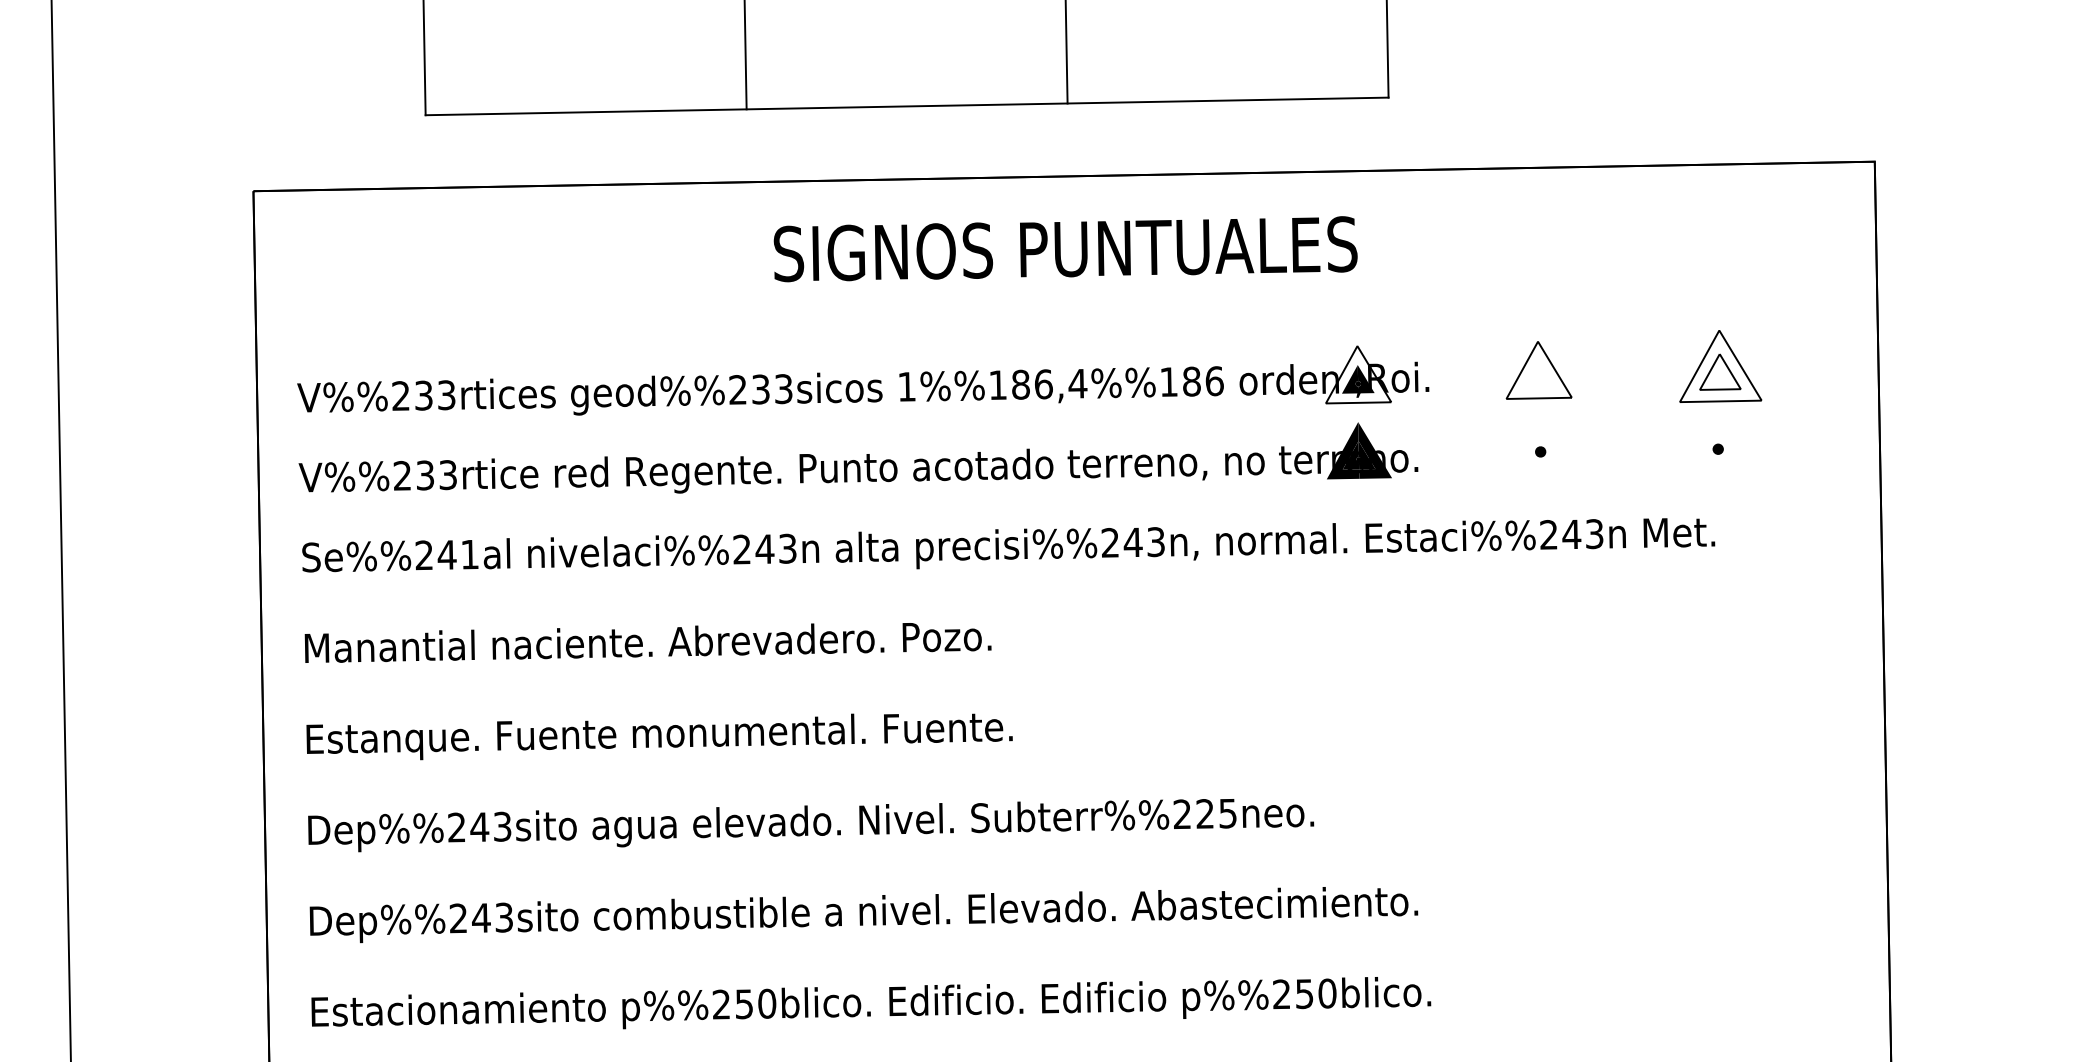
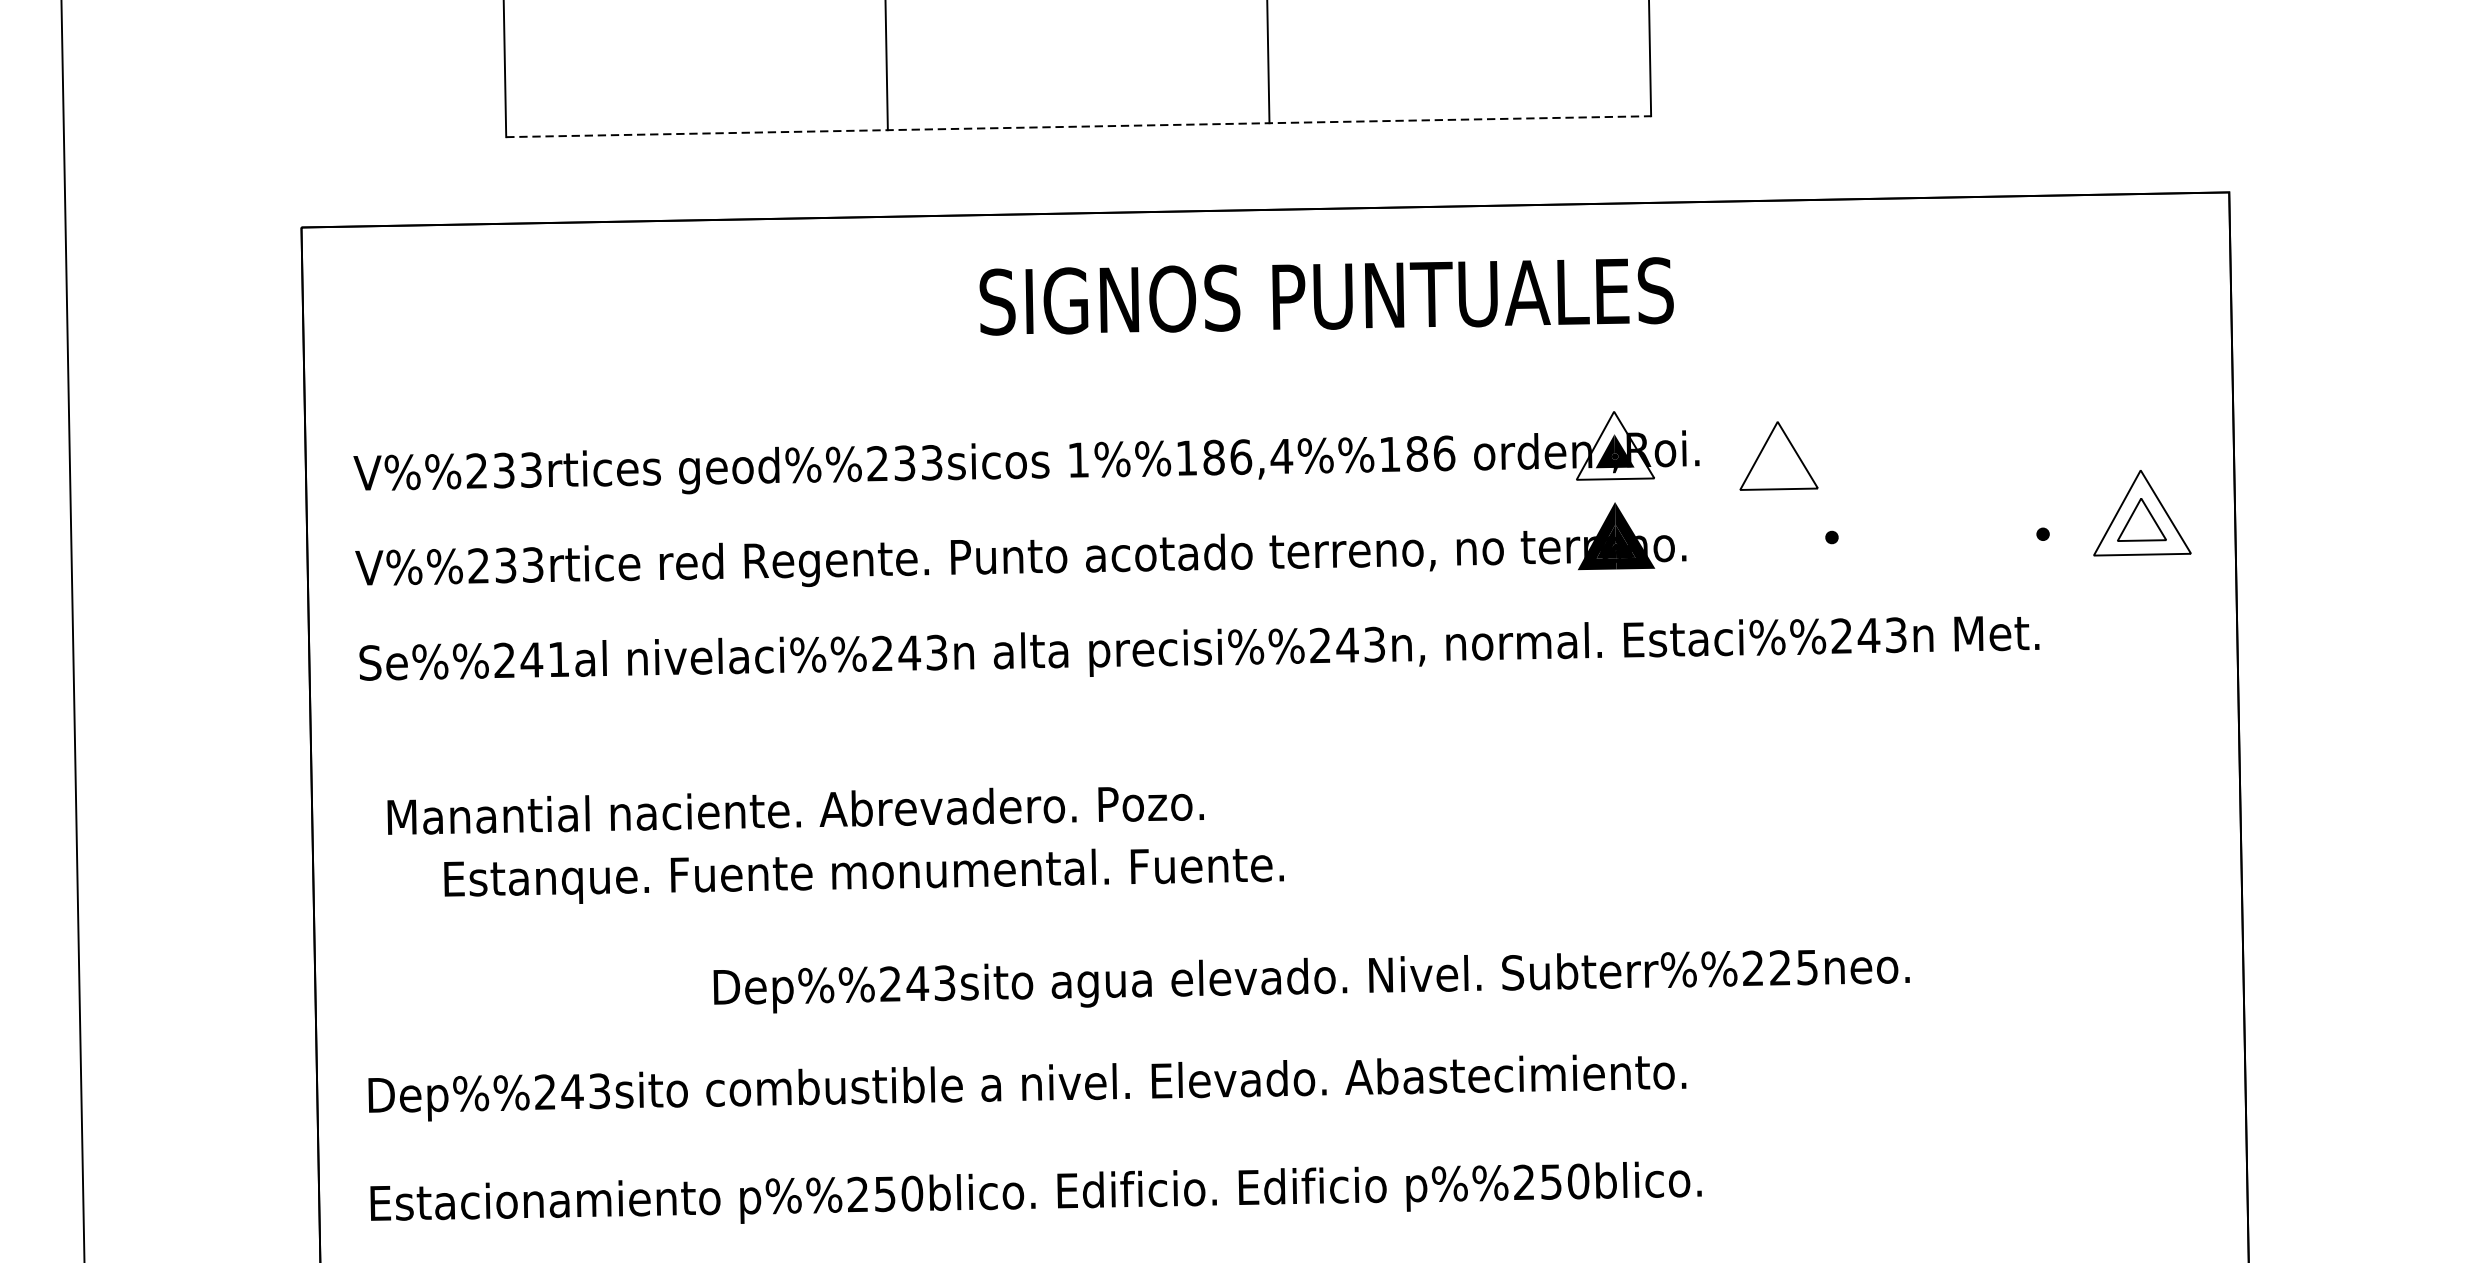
line: (907, 106) -> (1079, 126), solid -> dashed
text: (1065, 249) -> (1326, 296), moved
part: (1720, 366) -> (2142, 513), moved
part: (1538, 370) -> (1778, 456), moved
text: (647, 642) -> (794, 810), moved
text: (659, 736) -> (863, 875), moved
text: (811, 825) -> (1312, 981), moved

